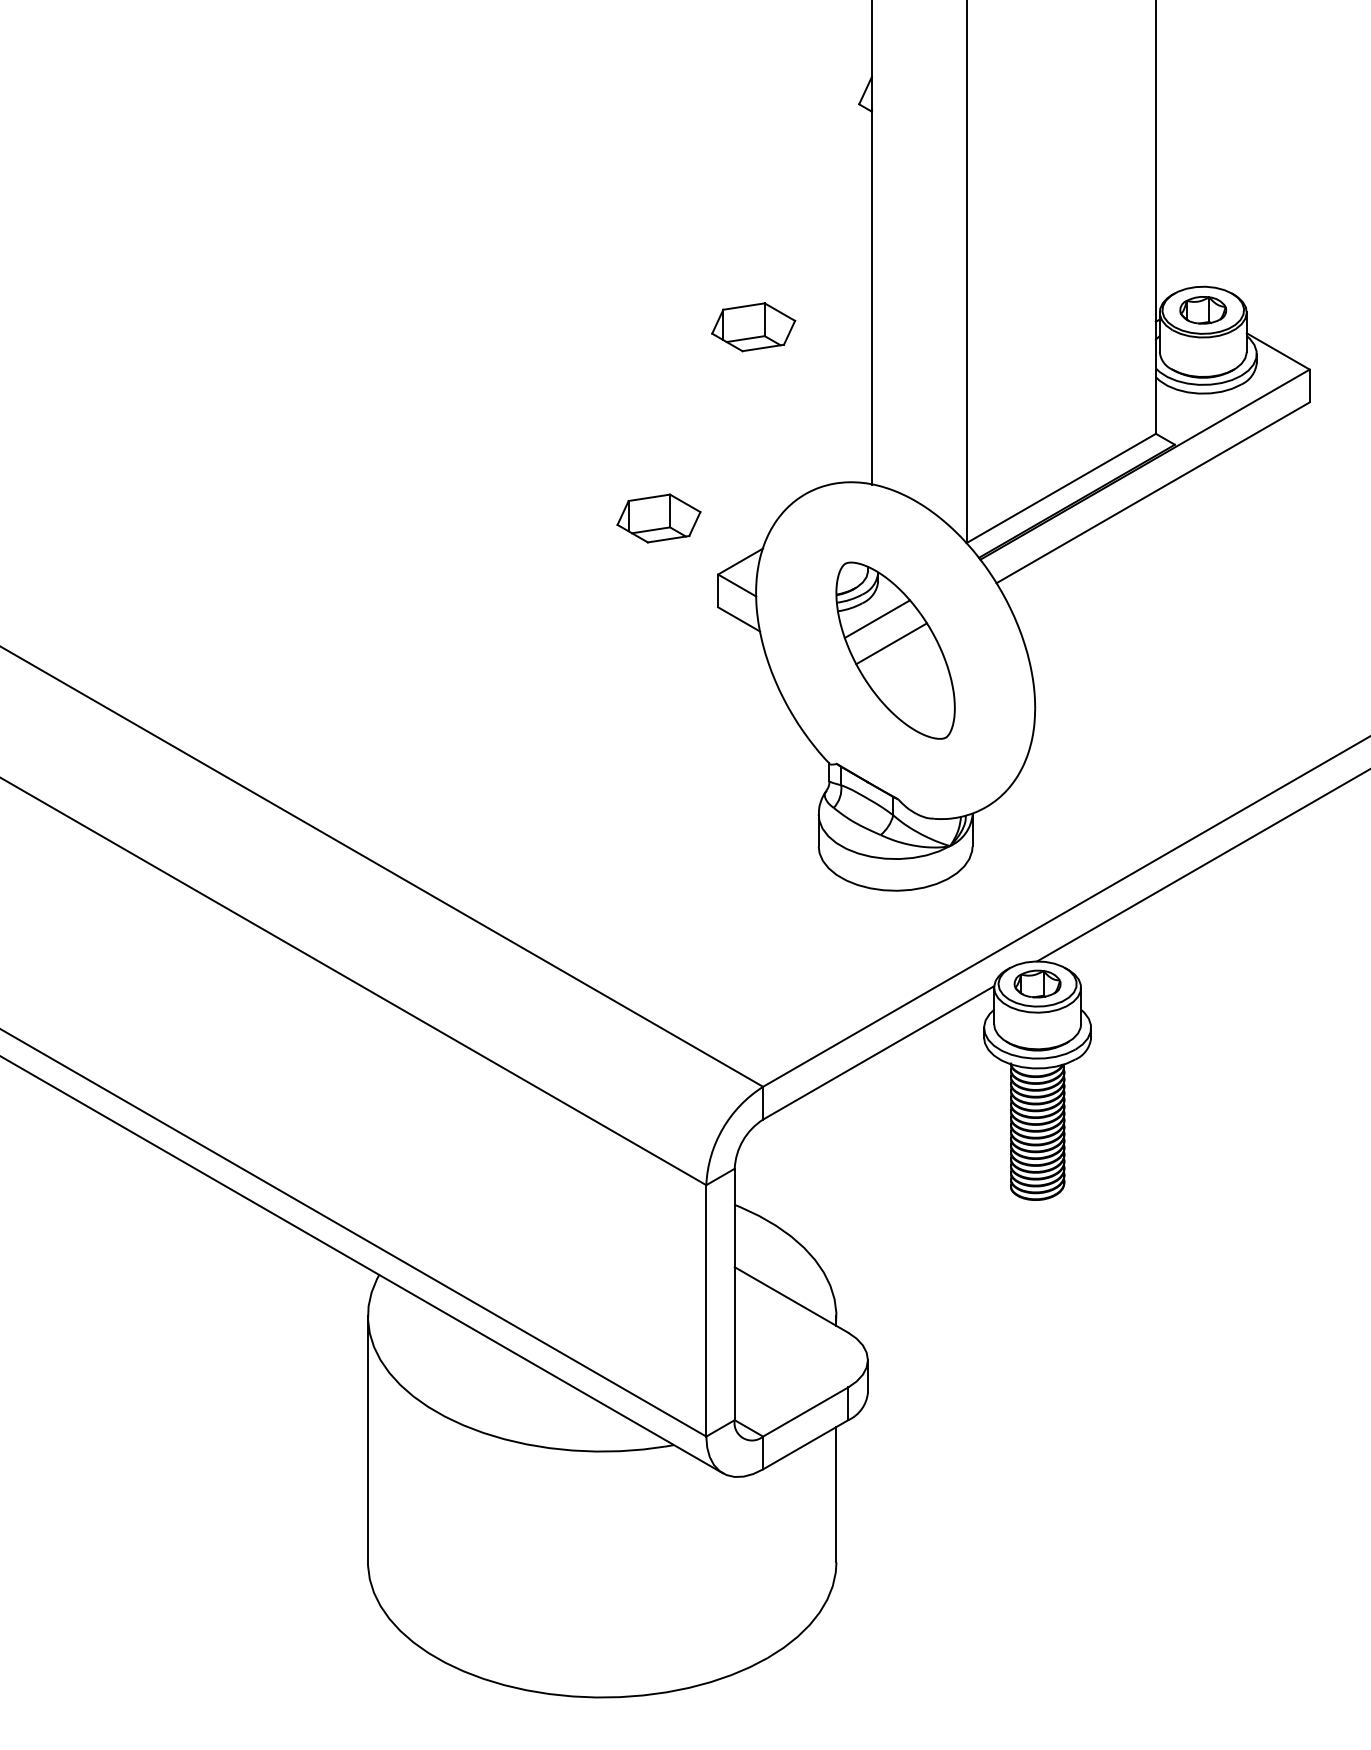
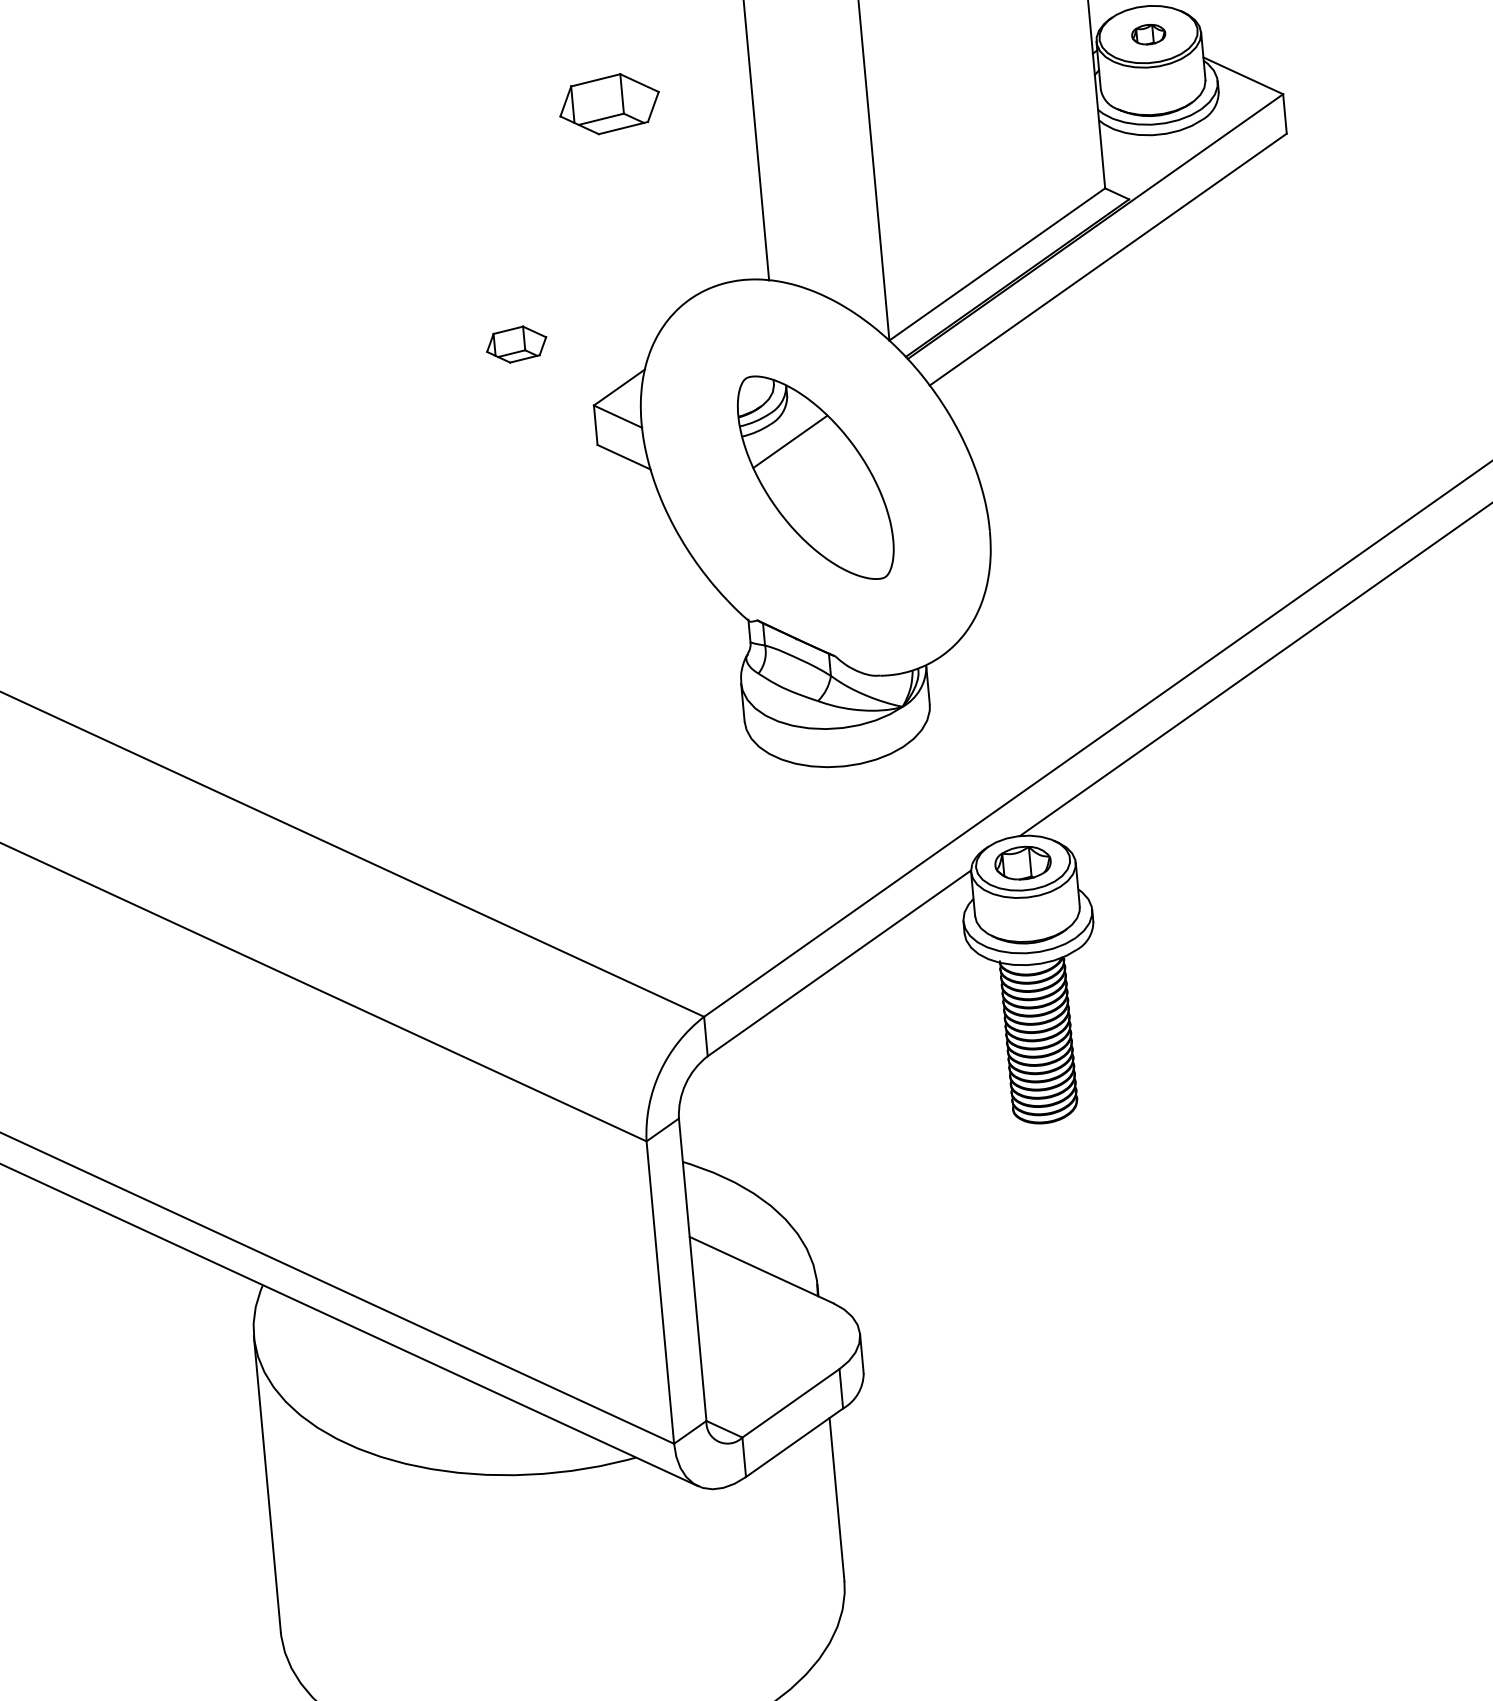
part: (1203, 310) -> (1148, 34), size x0.6
part: (658, 518) -> (516, 344), size x0.6
line: (891, 643) -> (810, 469), removed

